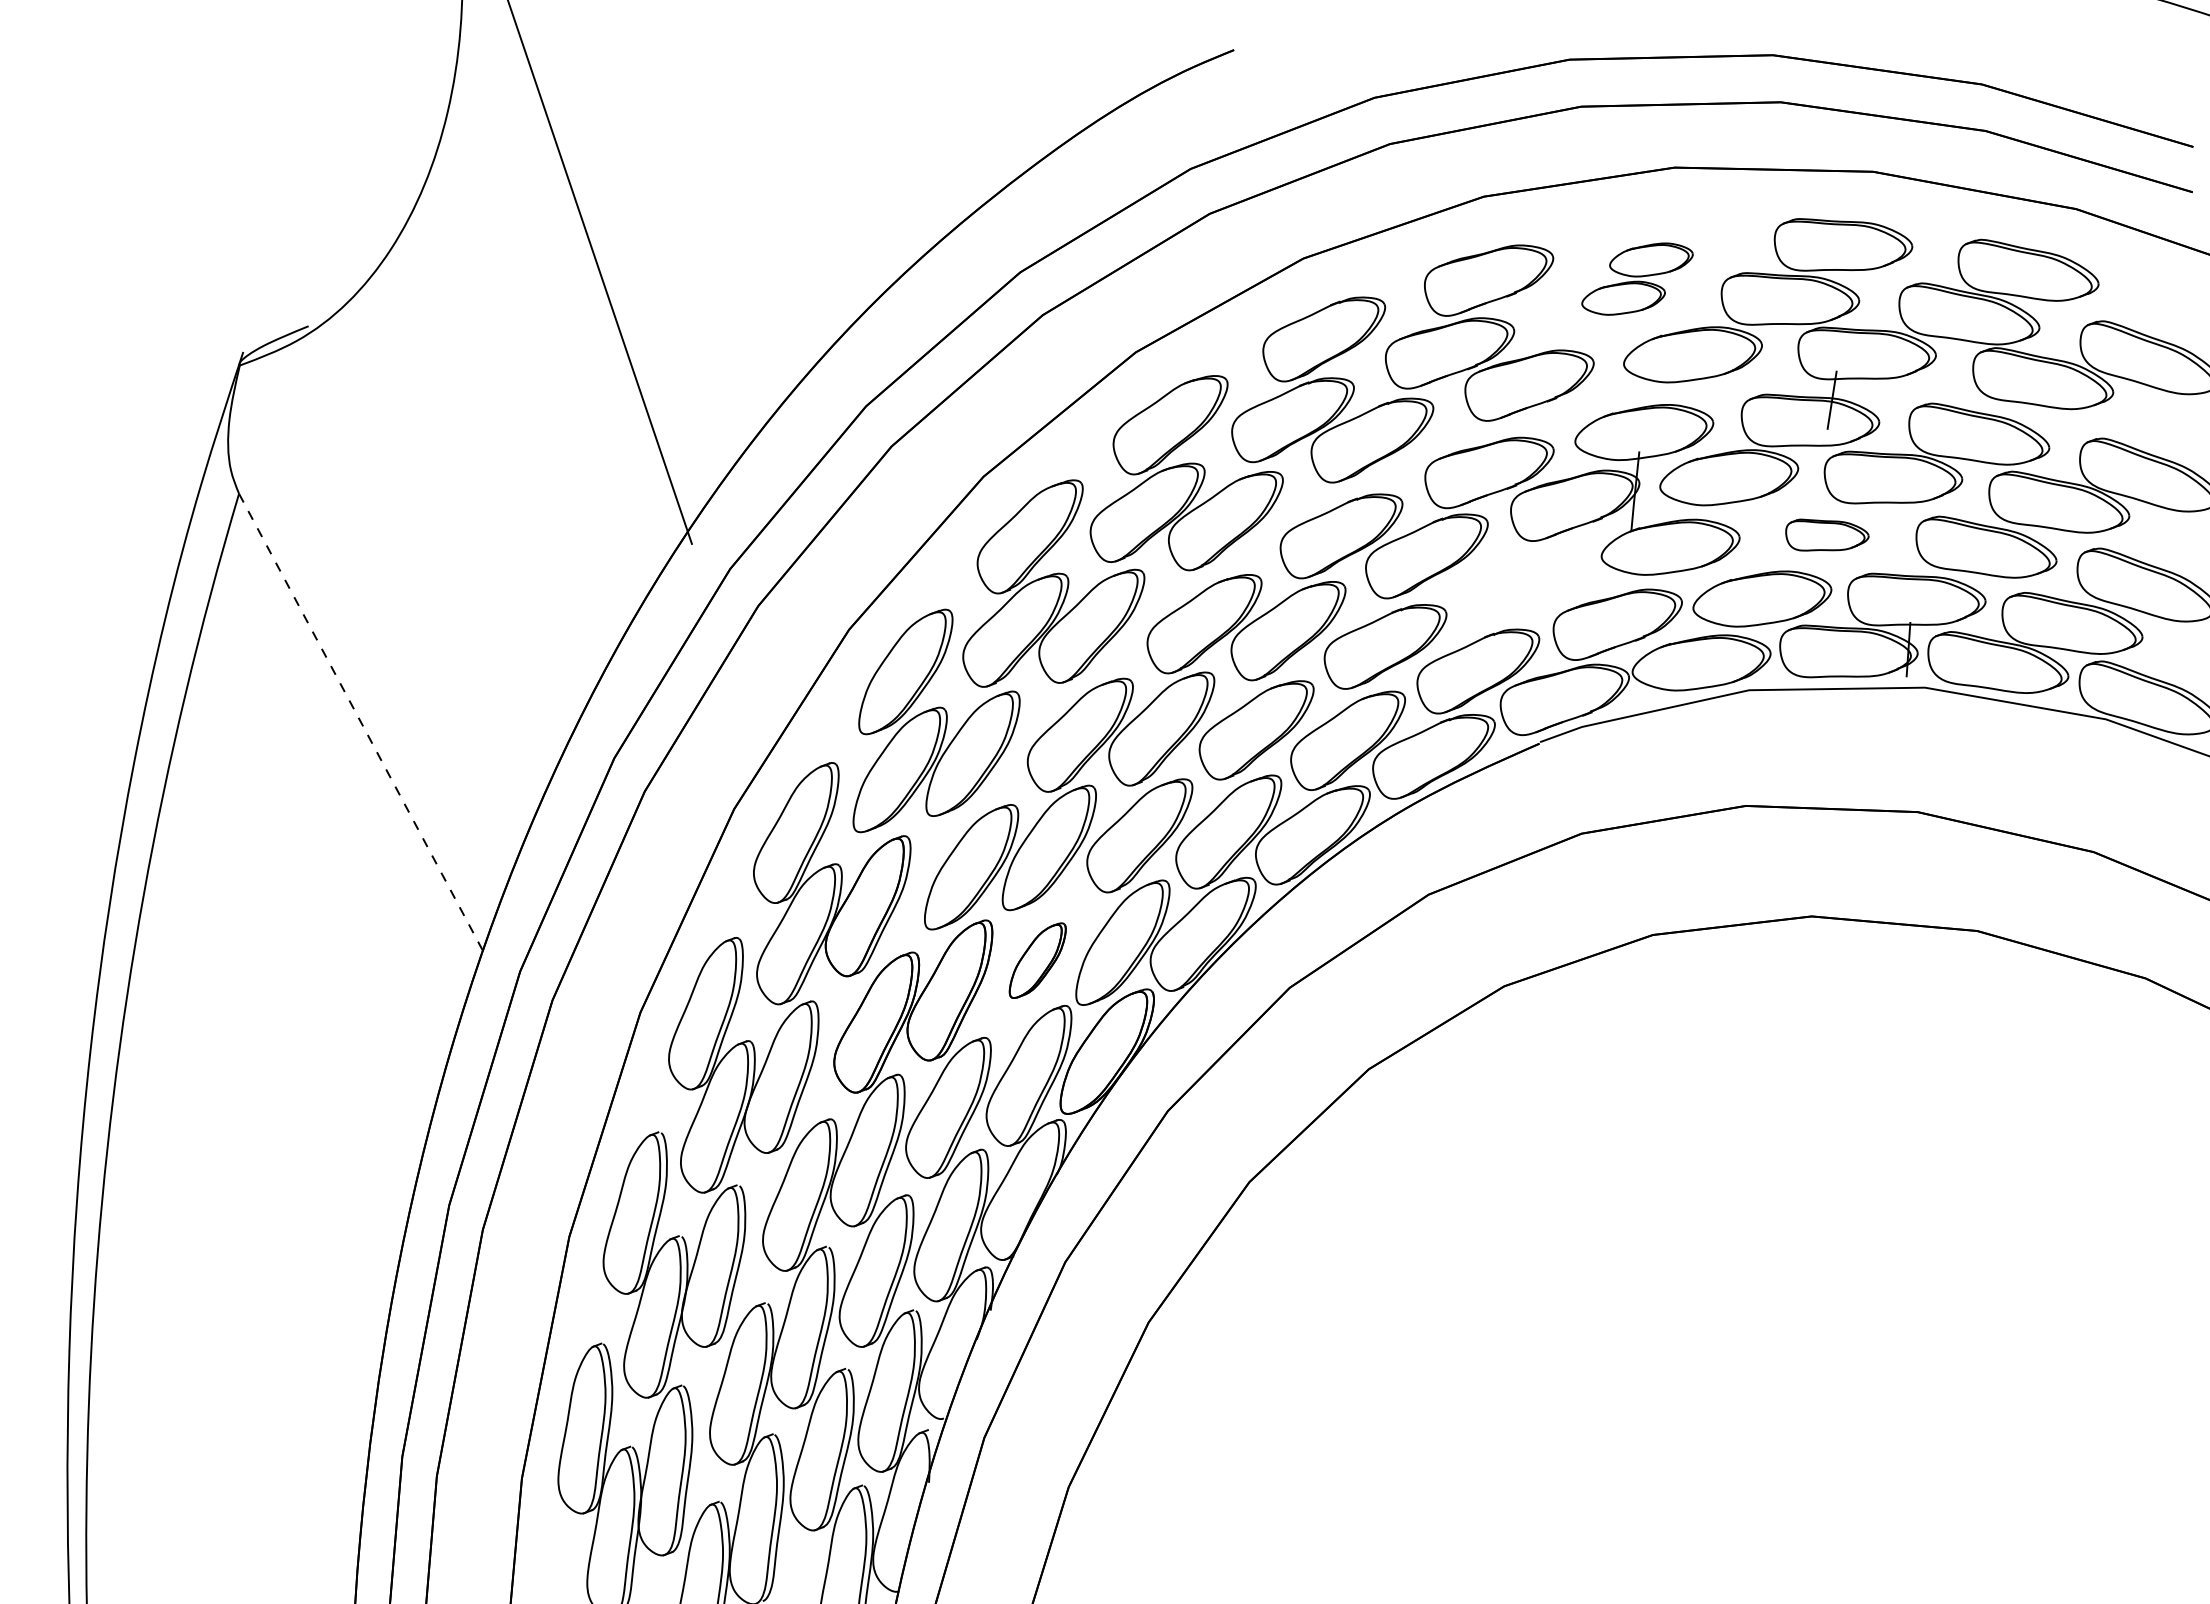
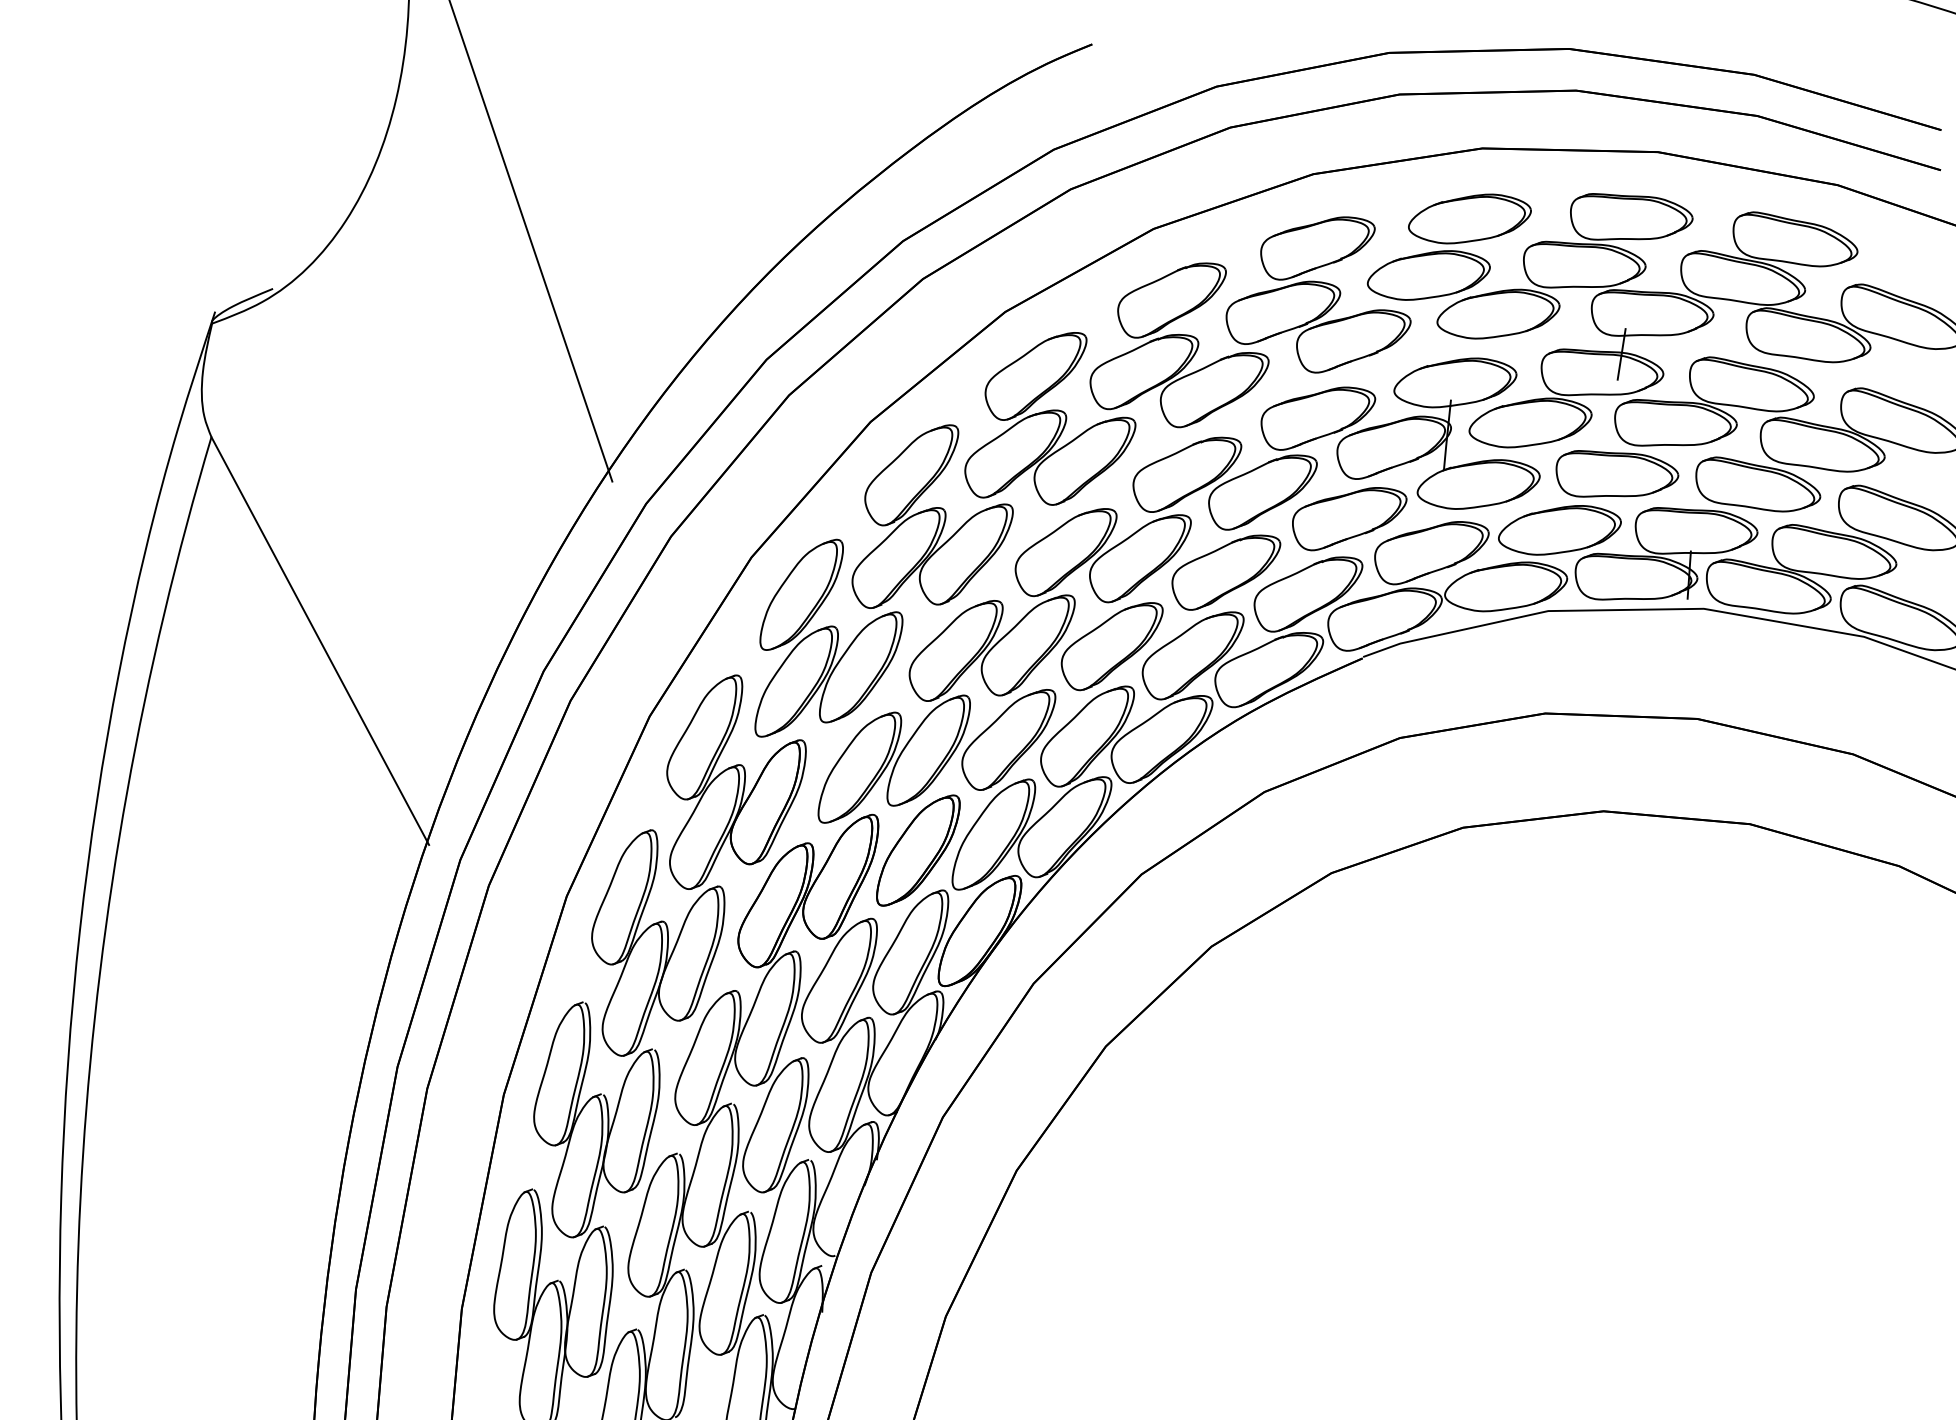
part: (1637, 278) -> (1449, 246), size x1.67
part: (1827, 534) -> (1617, 473), size x1.67
part: (1524, 586) -> (1349, 519), added
line: (362, 724) -> (320, 641), dashed -> solid
part: (1037, 960) -> (918, 850), size x1.67

